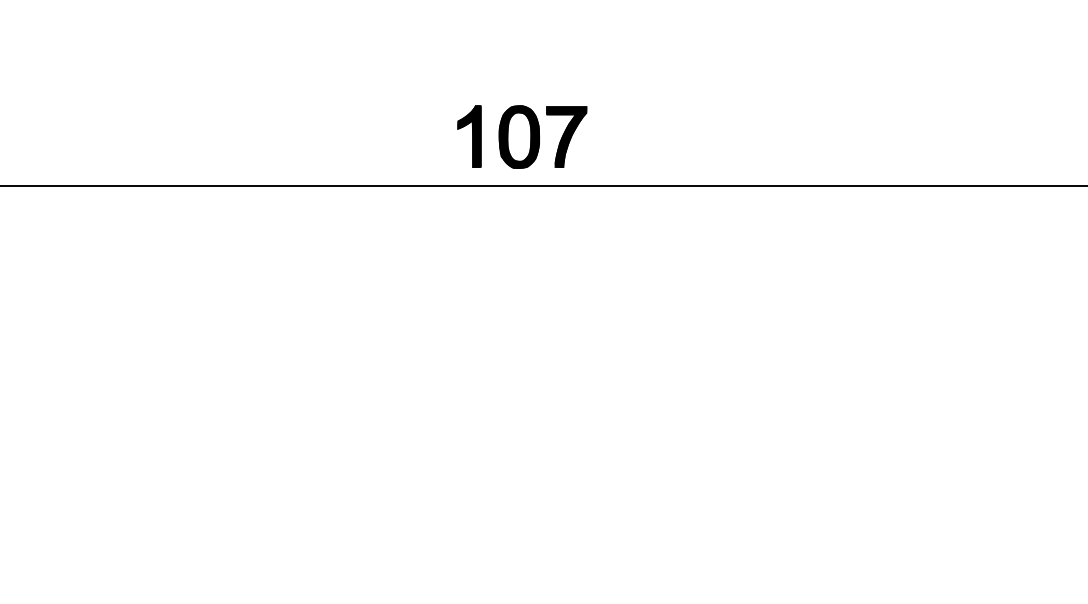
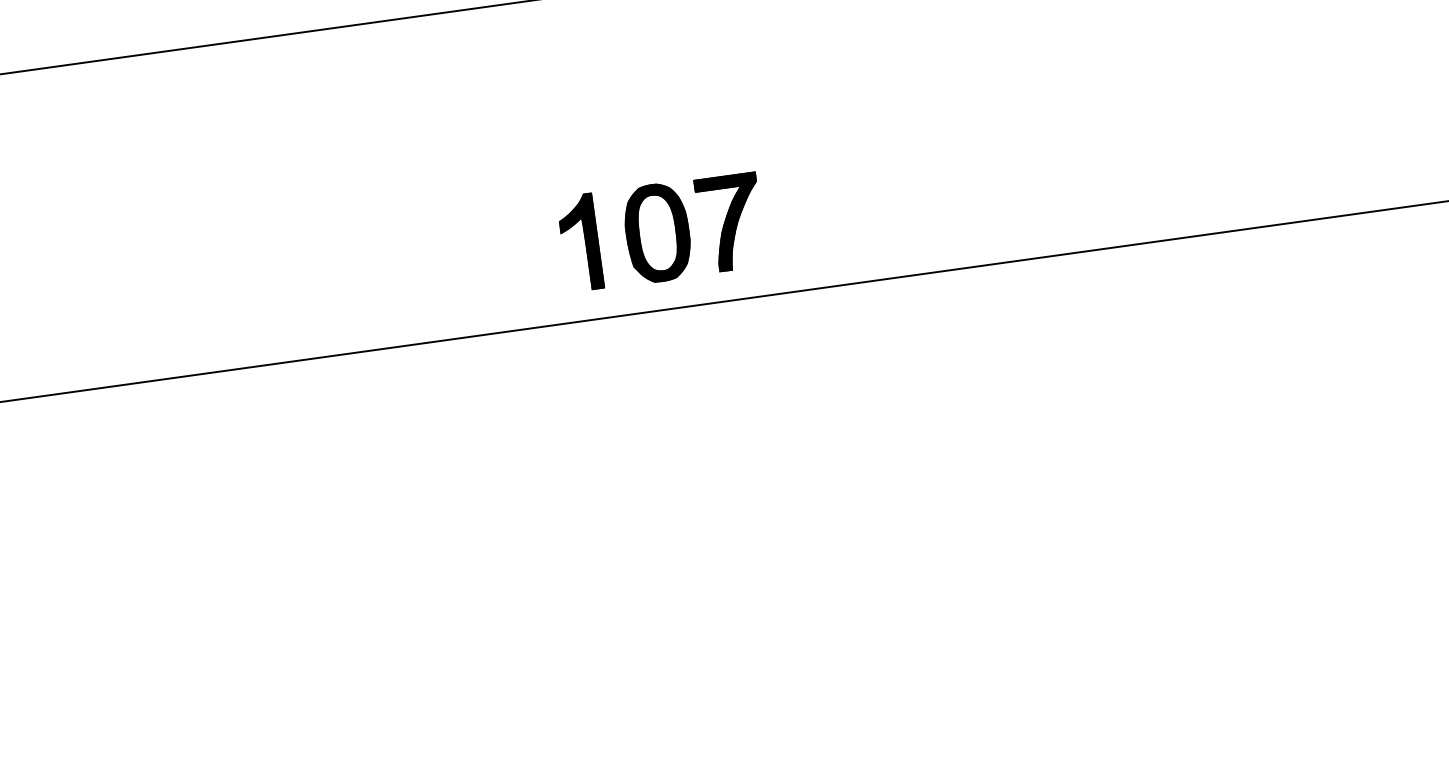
part: (522, 136) -> (662, 231), moved

